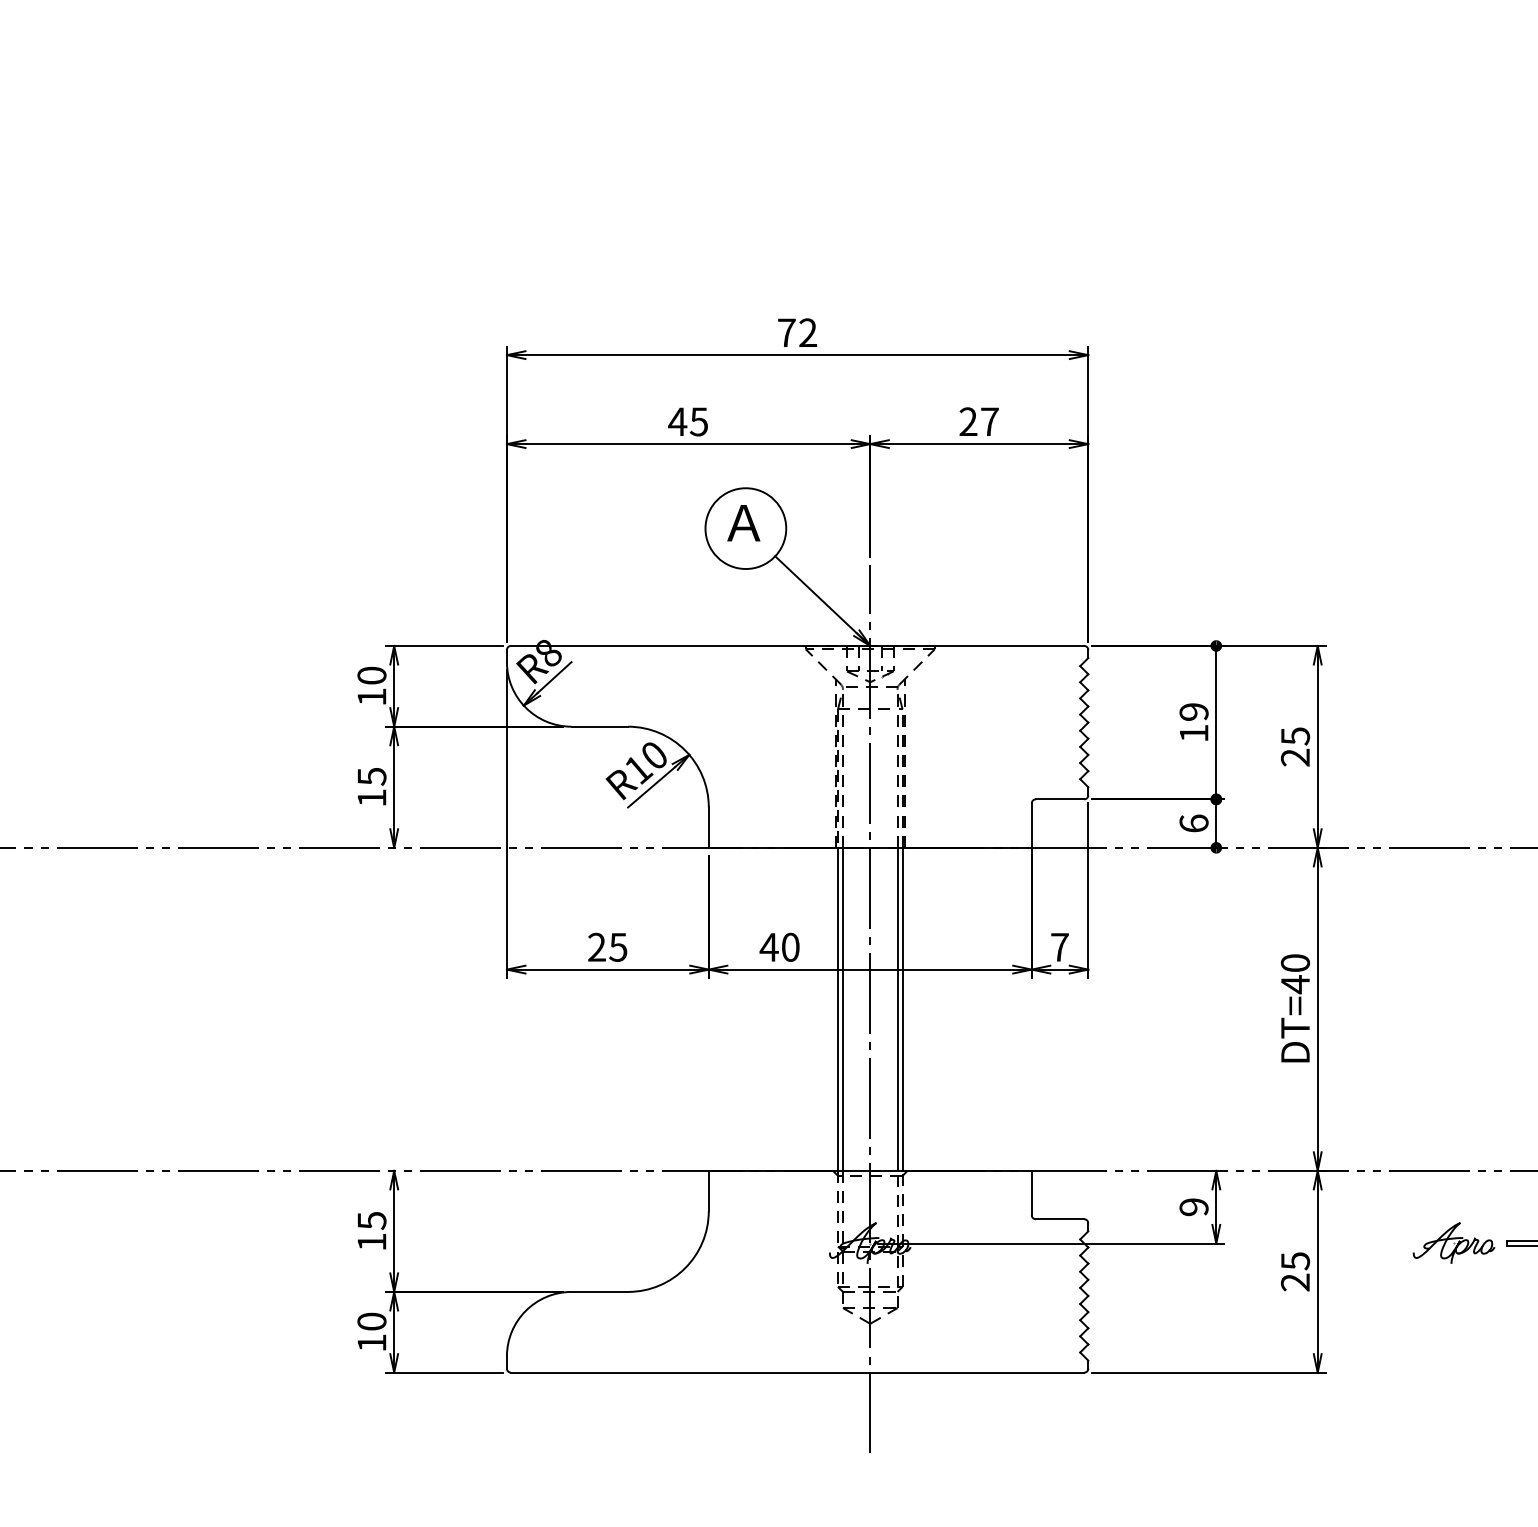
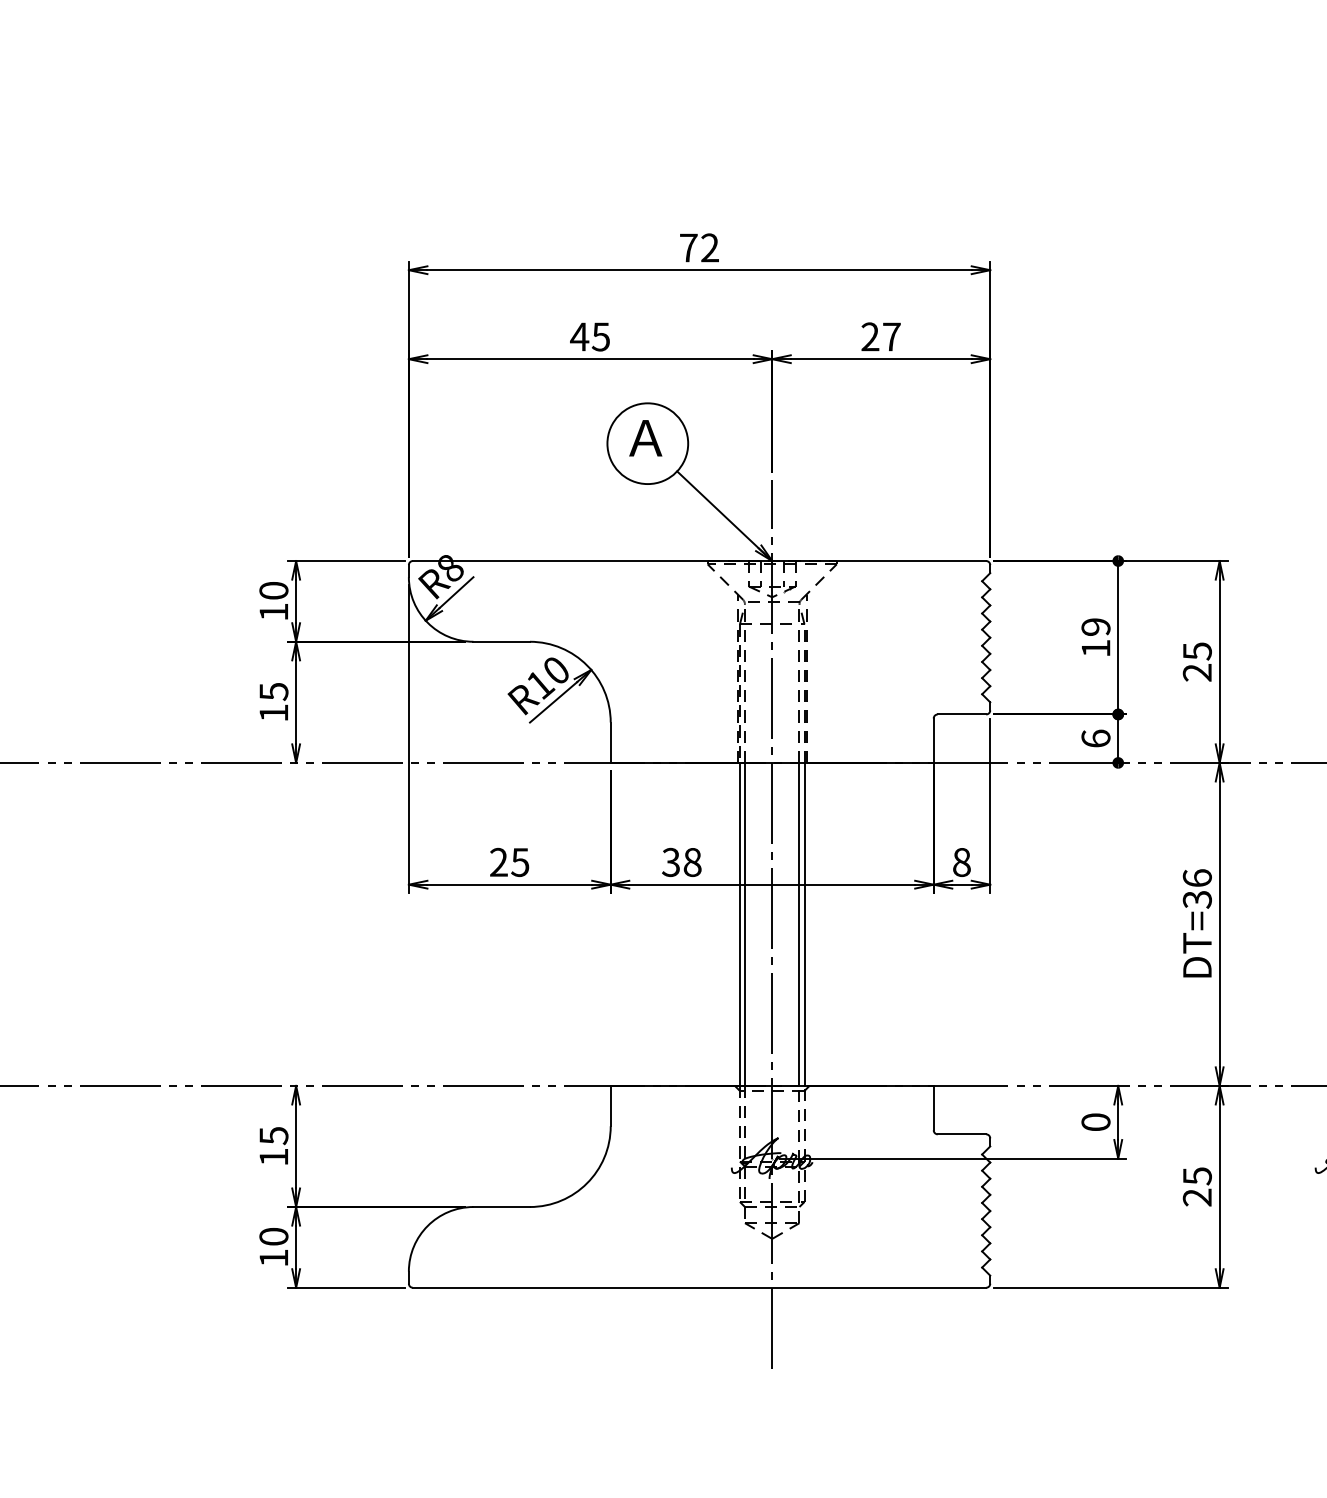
text: (779, 946) -> (681, 861), 40 -> 38
text: (1059, 946) -> (961, 861), 7 -> 8
text: (1295, 974) -> (1197, 889), DT=40 -> DT=36
text: (1193, 1207) -> (1095, 1122), 9 -> 0

